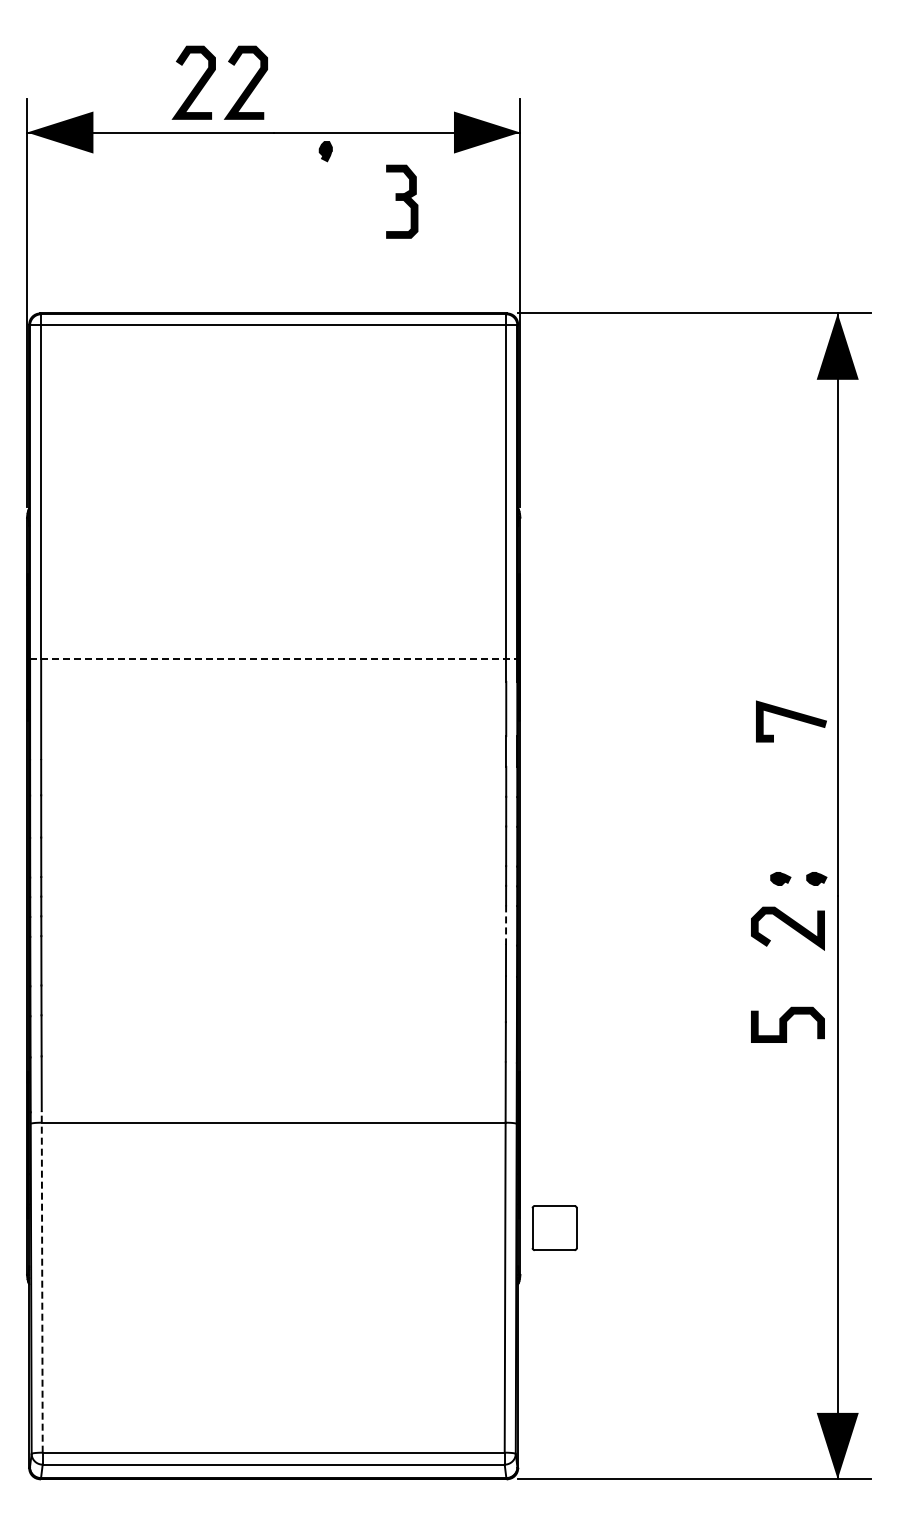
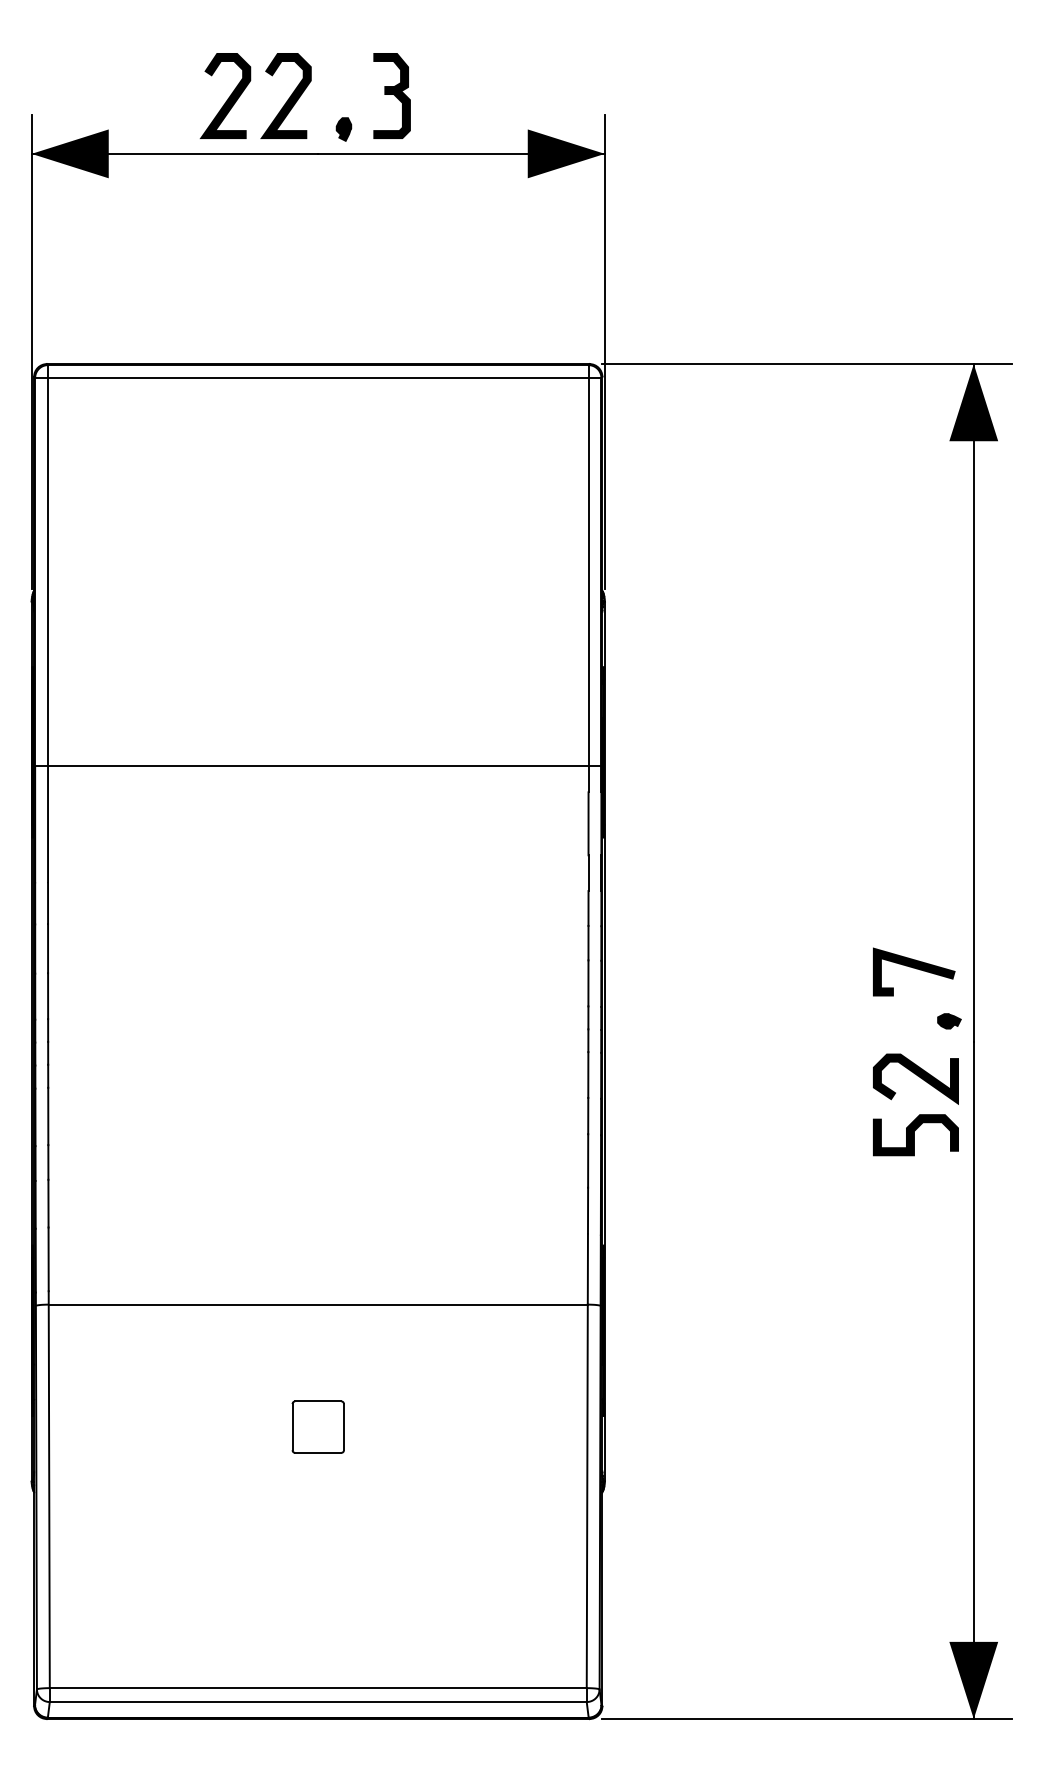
part: (325, 151) -> (343, 129), moved
part: (402, 201) -> (392, 95), moved
line: (273, 658) -> (318, 765), dashed -> solid
line: (793, 719) -> (916, 969), moved
part: (780, 878) -> (907, 1020), removed
line: (506, 925) -> (588, 1075), dashed -> solid
curve: (786, 1024) -> (914, 1134), moved
part: (554, 1227) -> (318, 1426), moved
line: (42, 1281) -> (49, 1489), dashed -> solid

